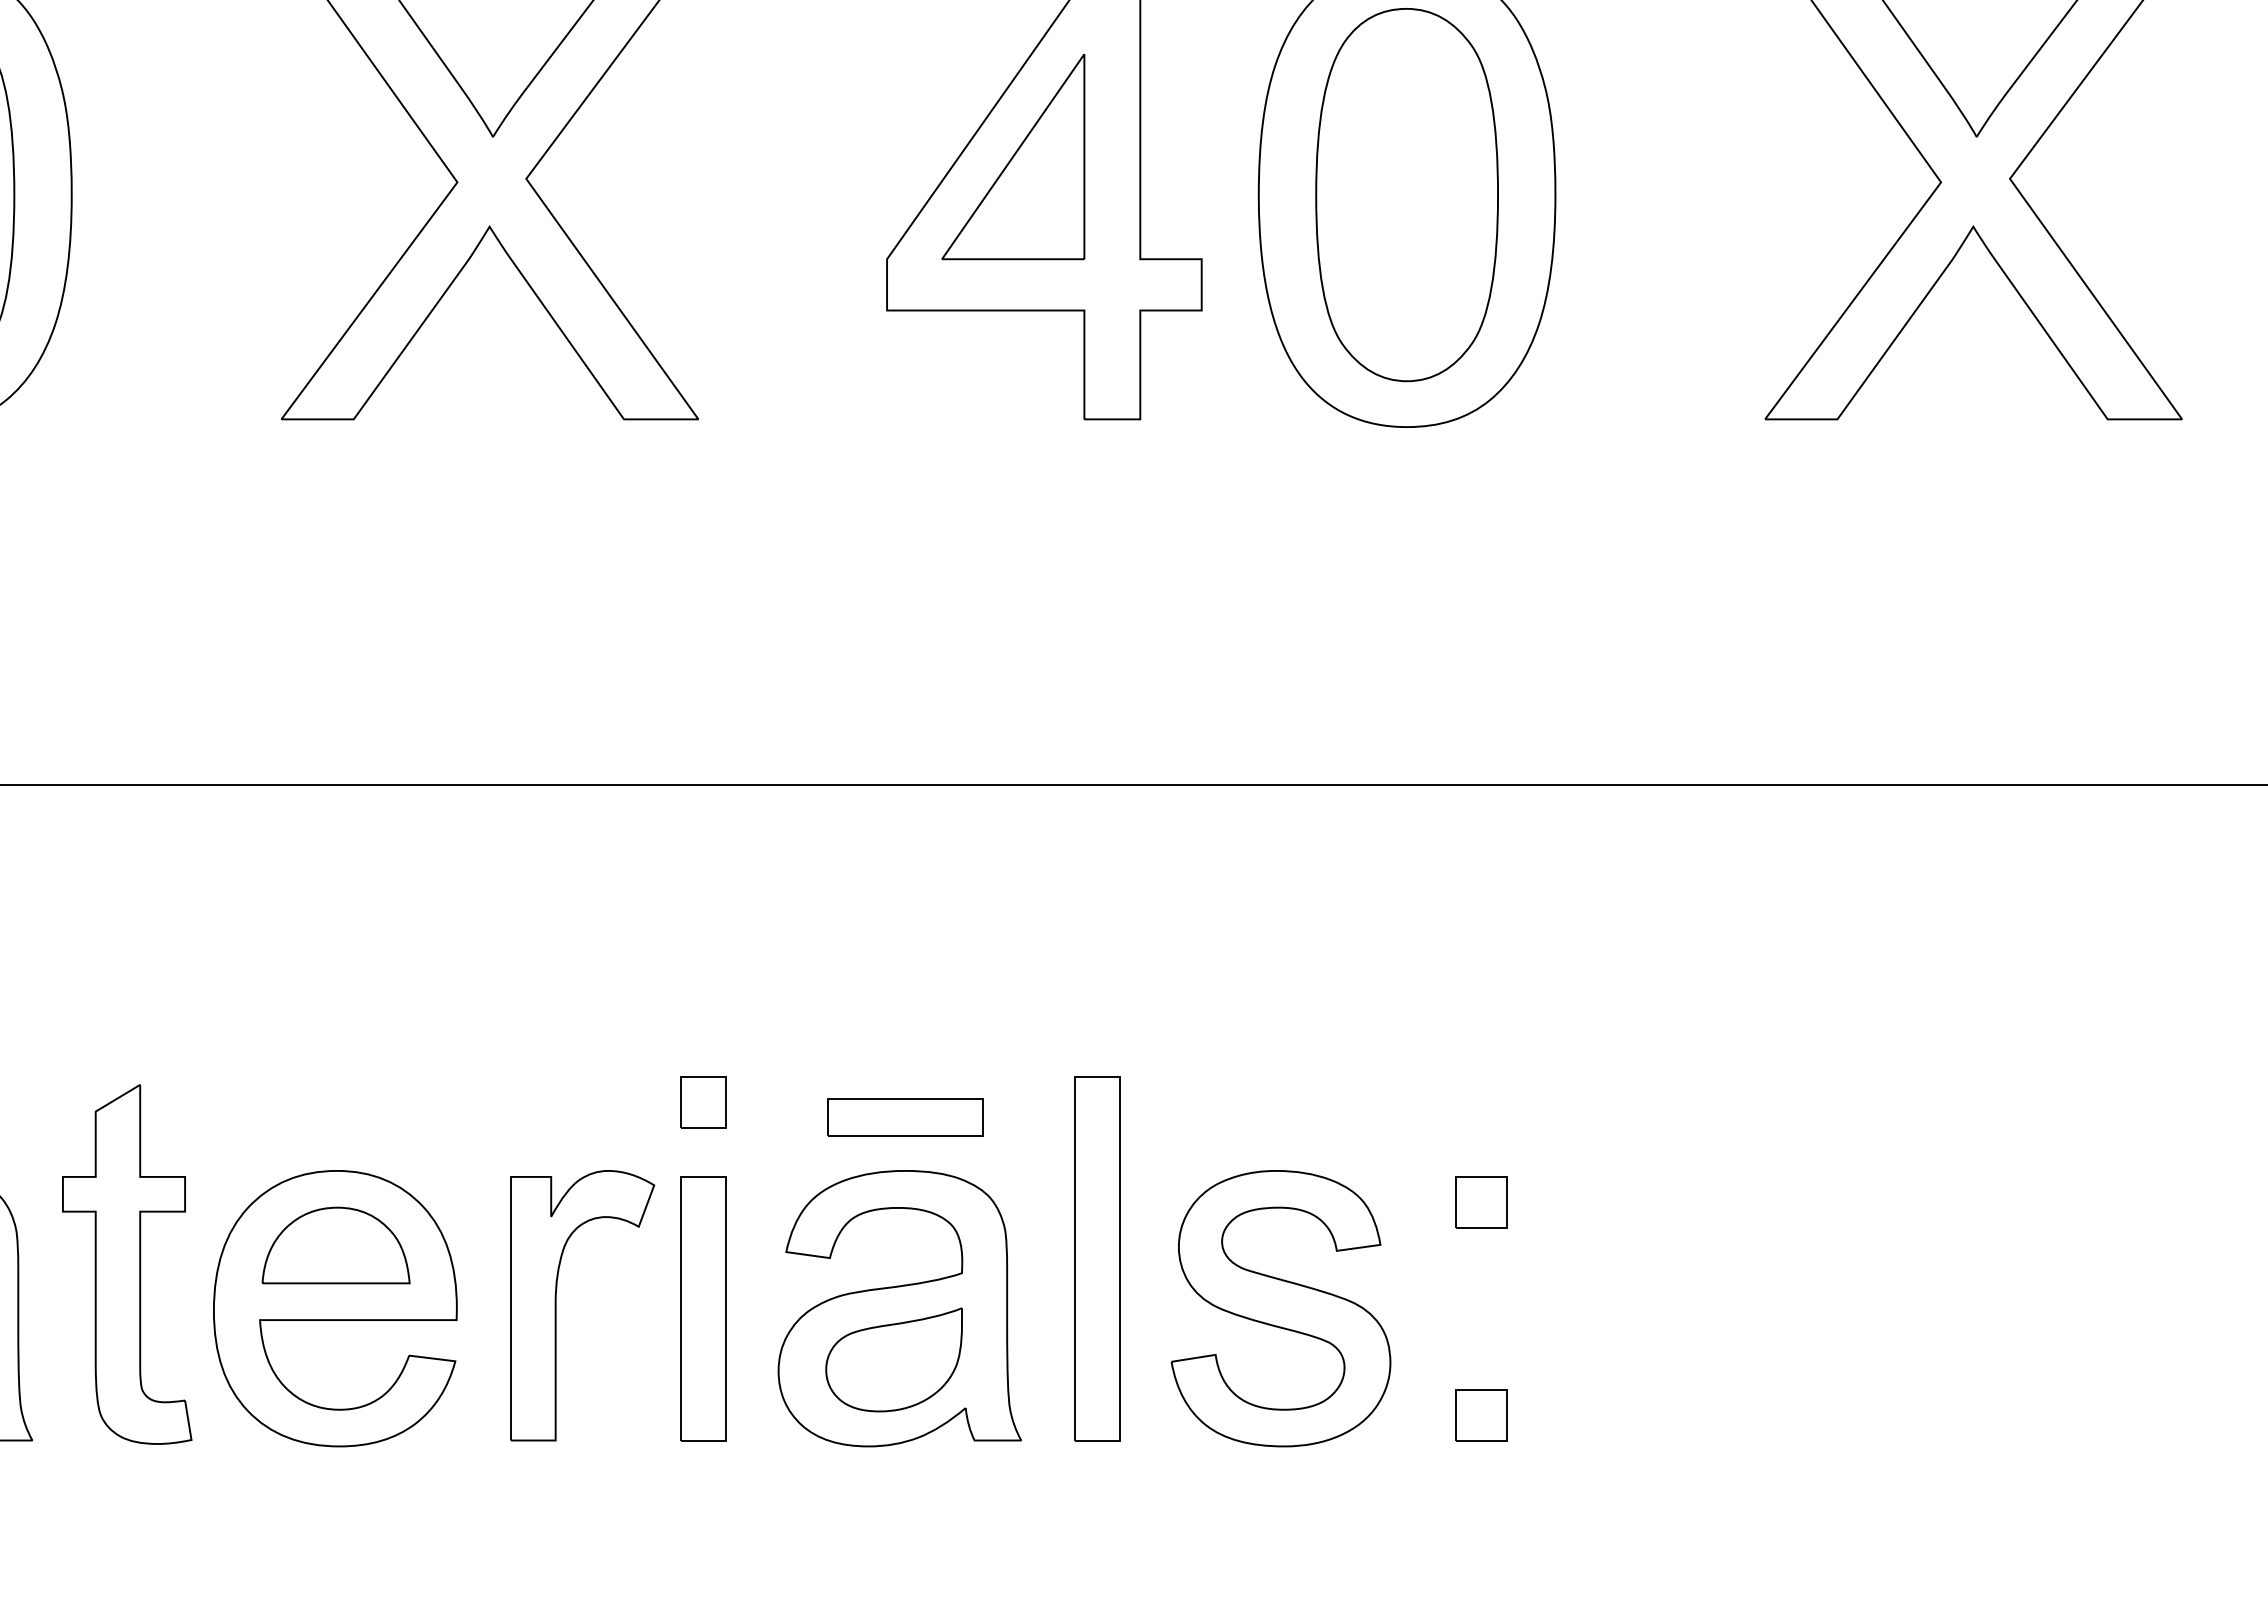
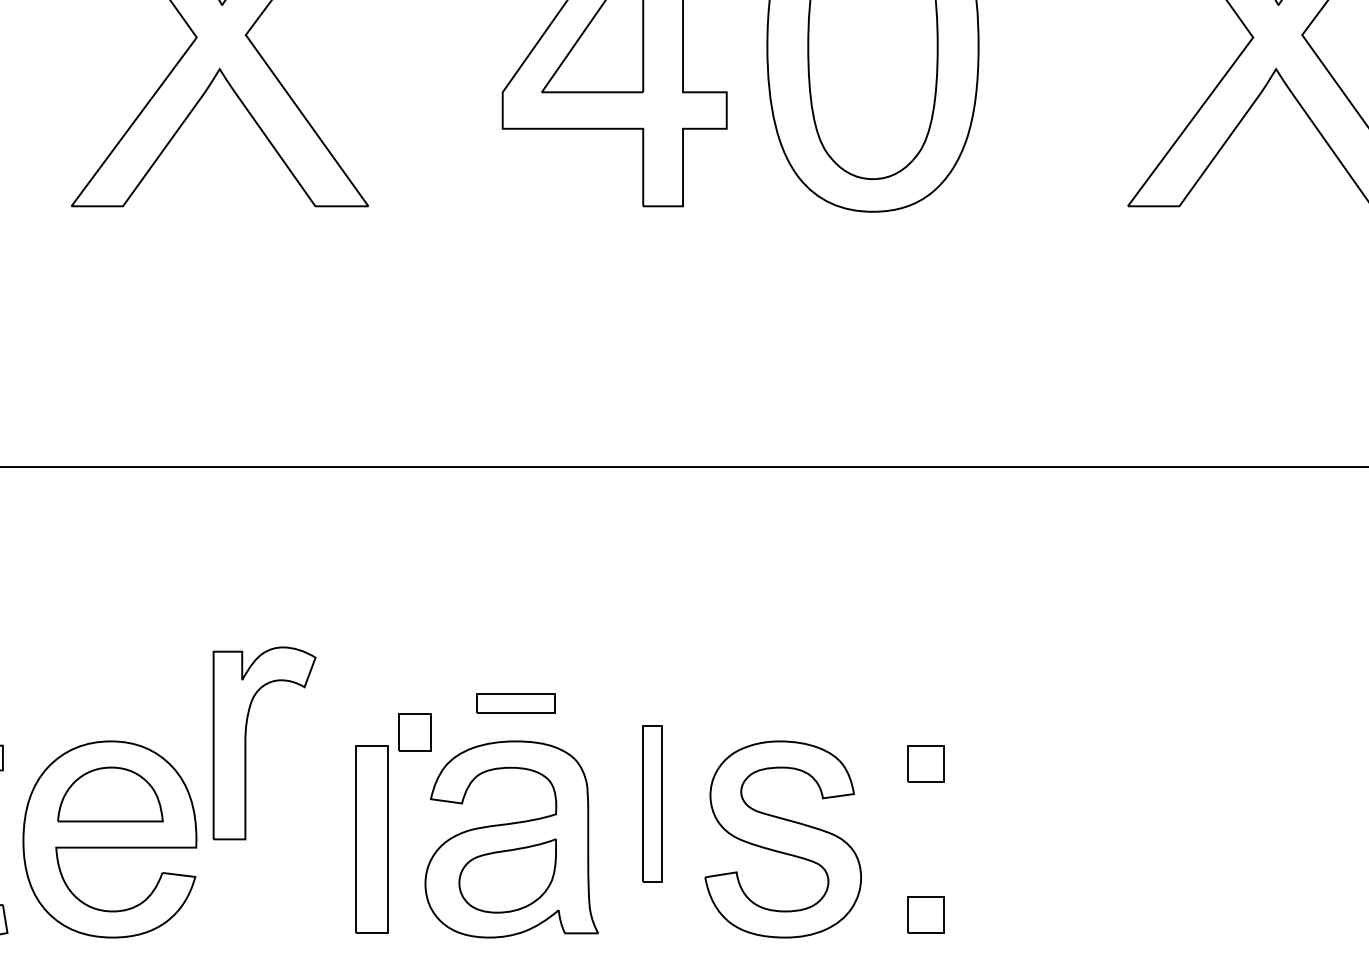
part: (703, 1102) -> (414, 732), moved
part: (905, 1117) -> (515, 703), size x0.7
part: (1097, 1258) -> (652, 803), size x0.6
part: (556, 1305) -> (246, 743), moved

